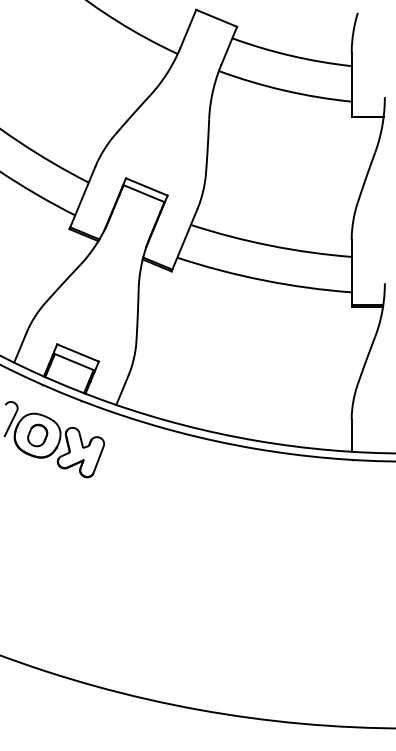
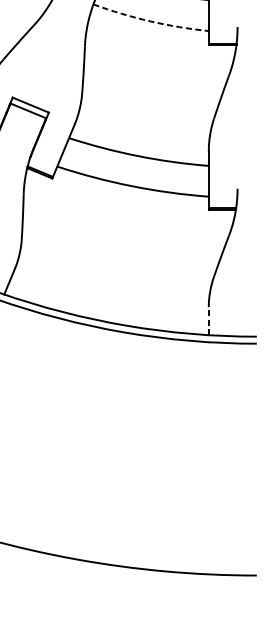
arc: (284, 90) -> (150, 21), solid -> dashed
line: (351, 435) -> (208, 321), solid -> dashed

